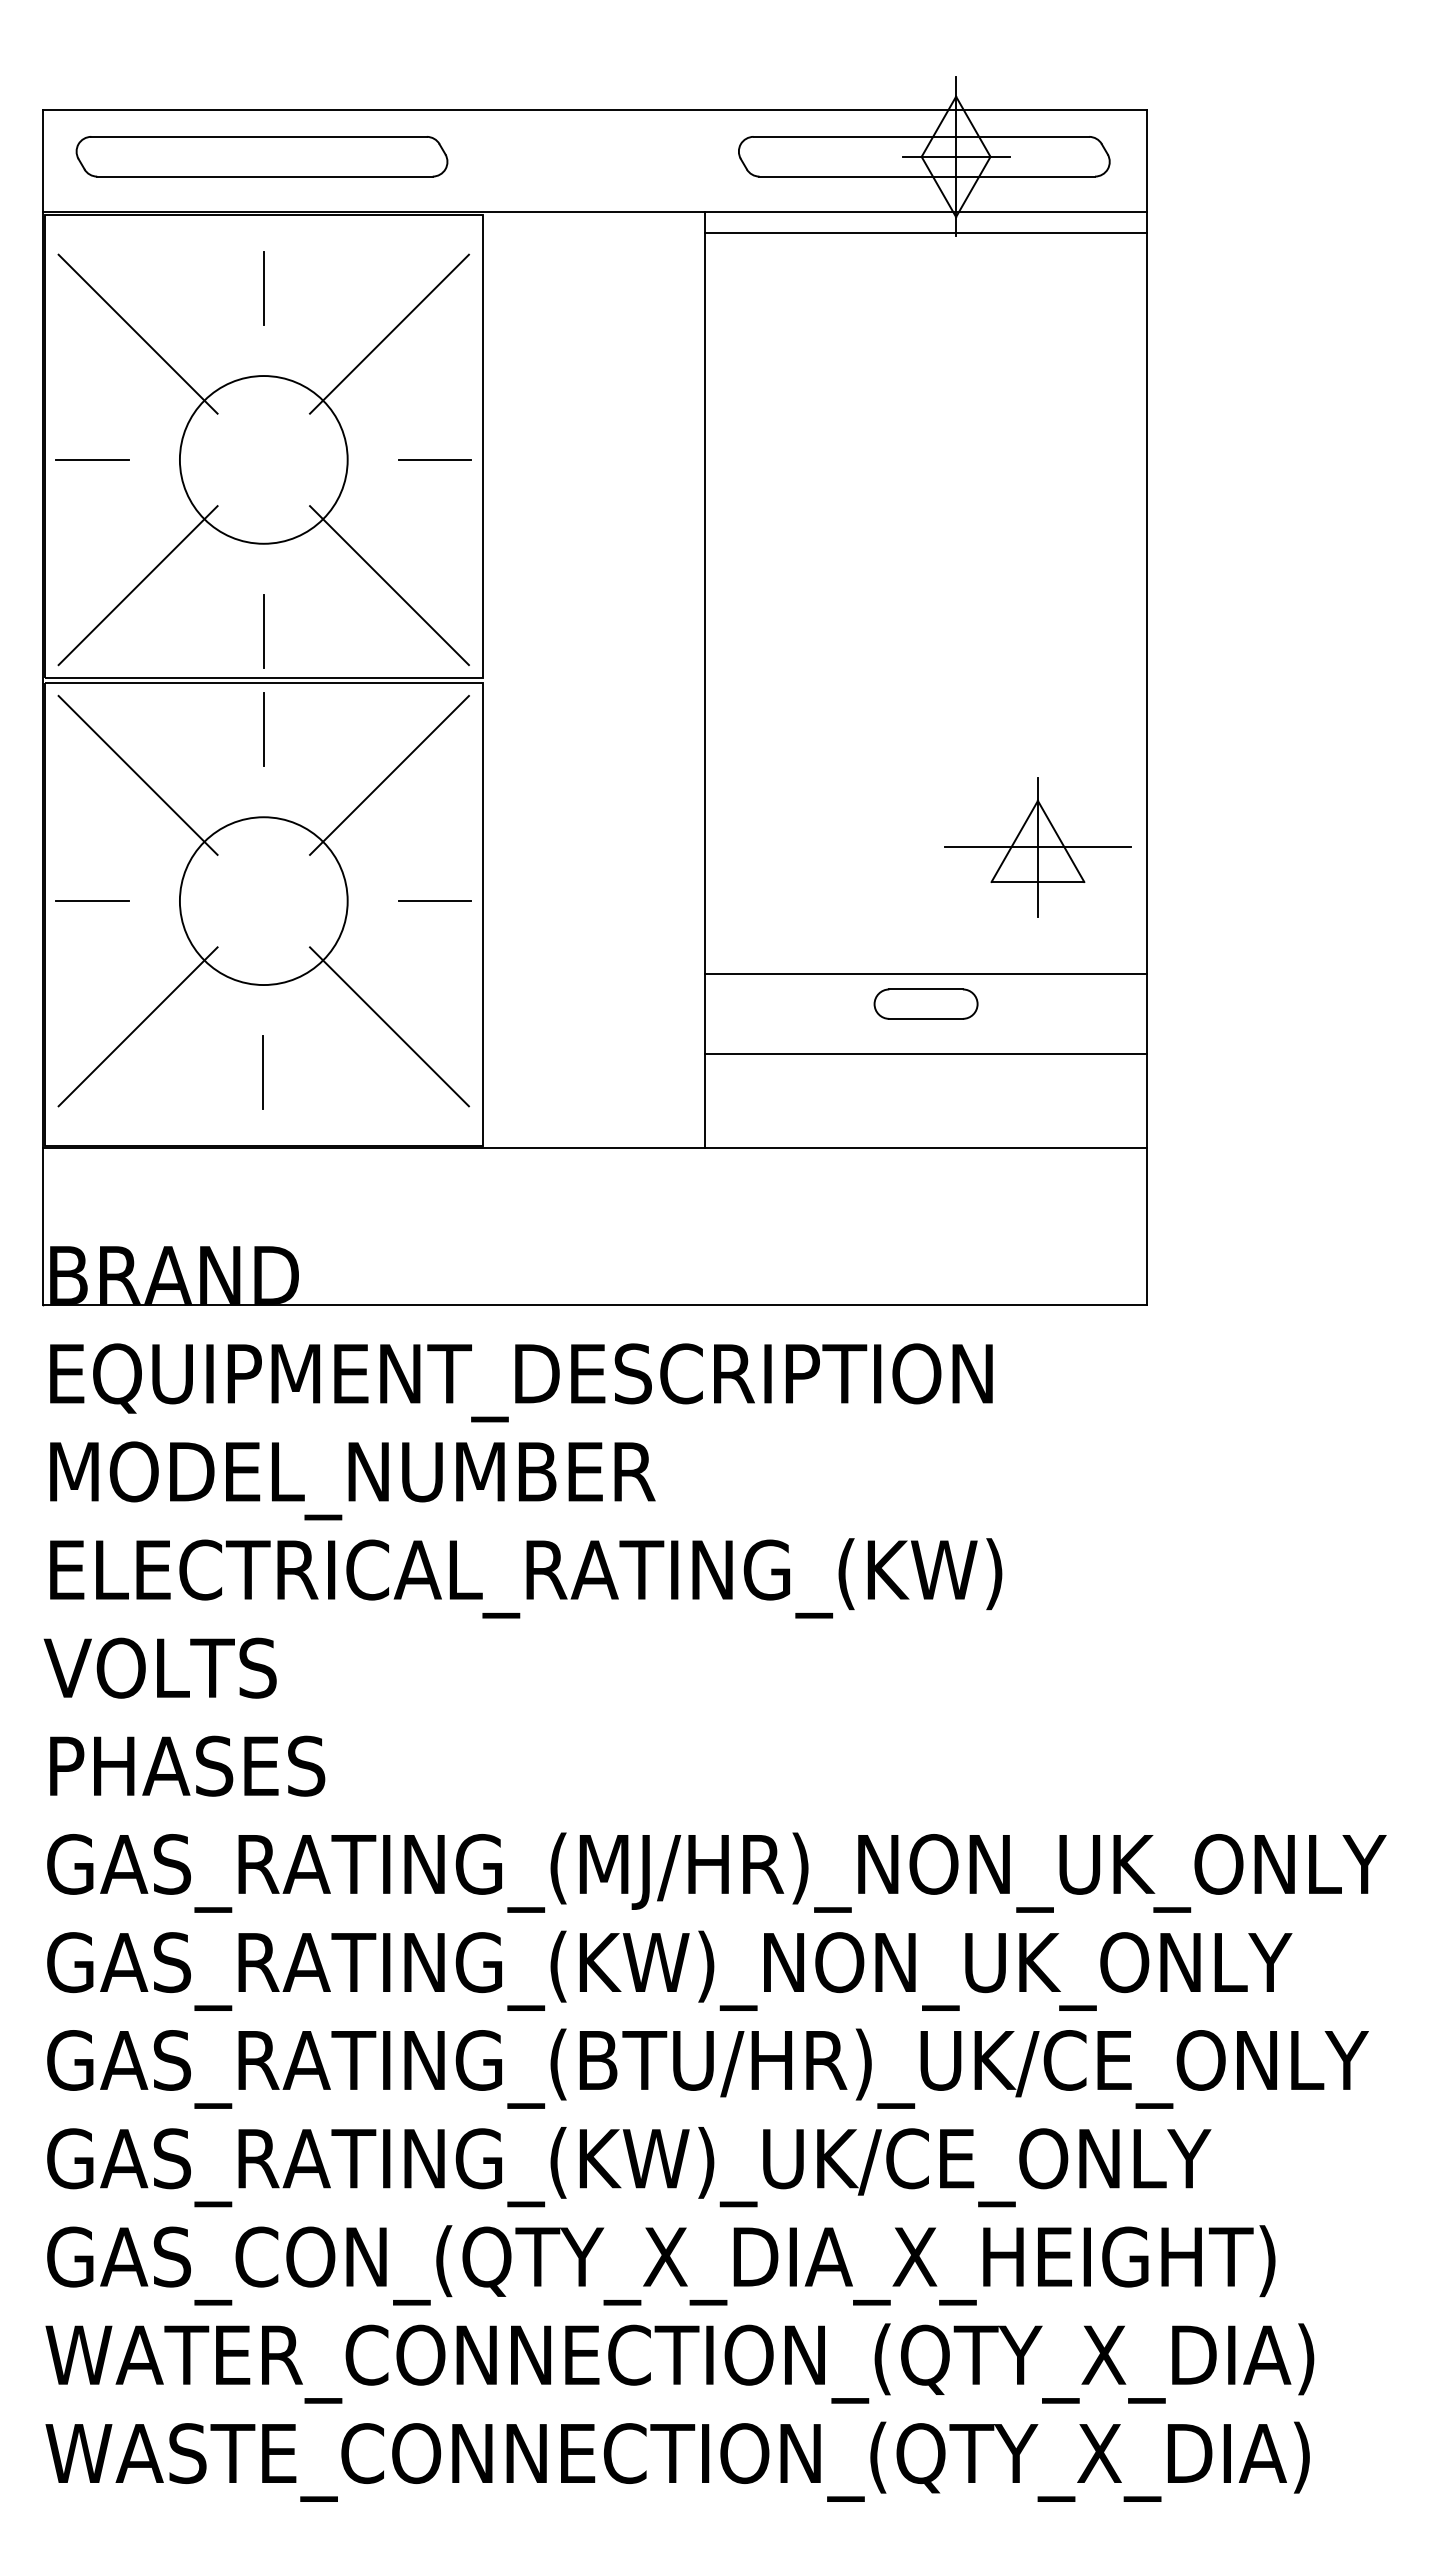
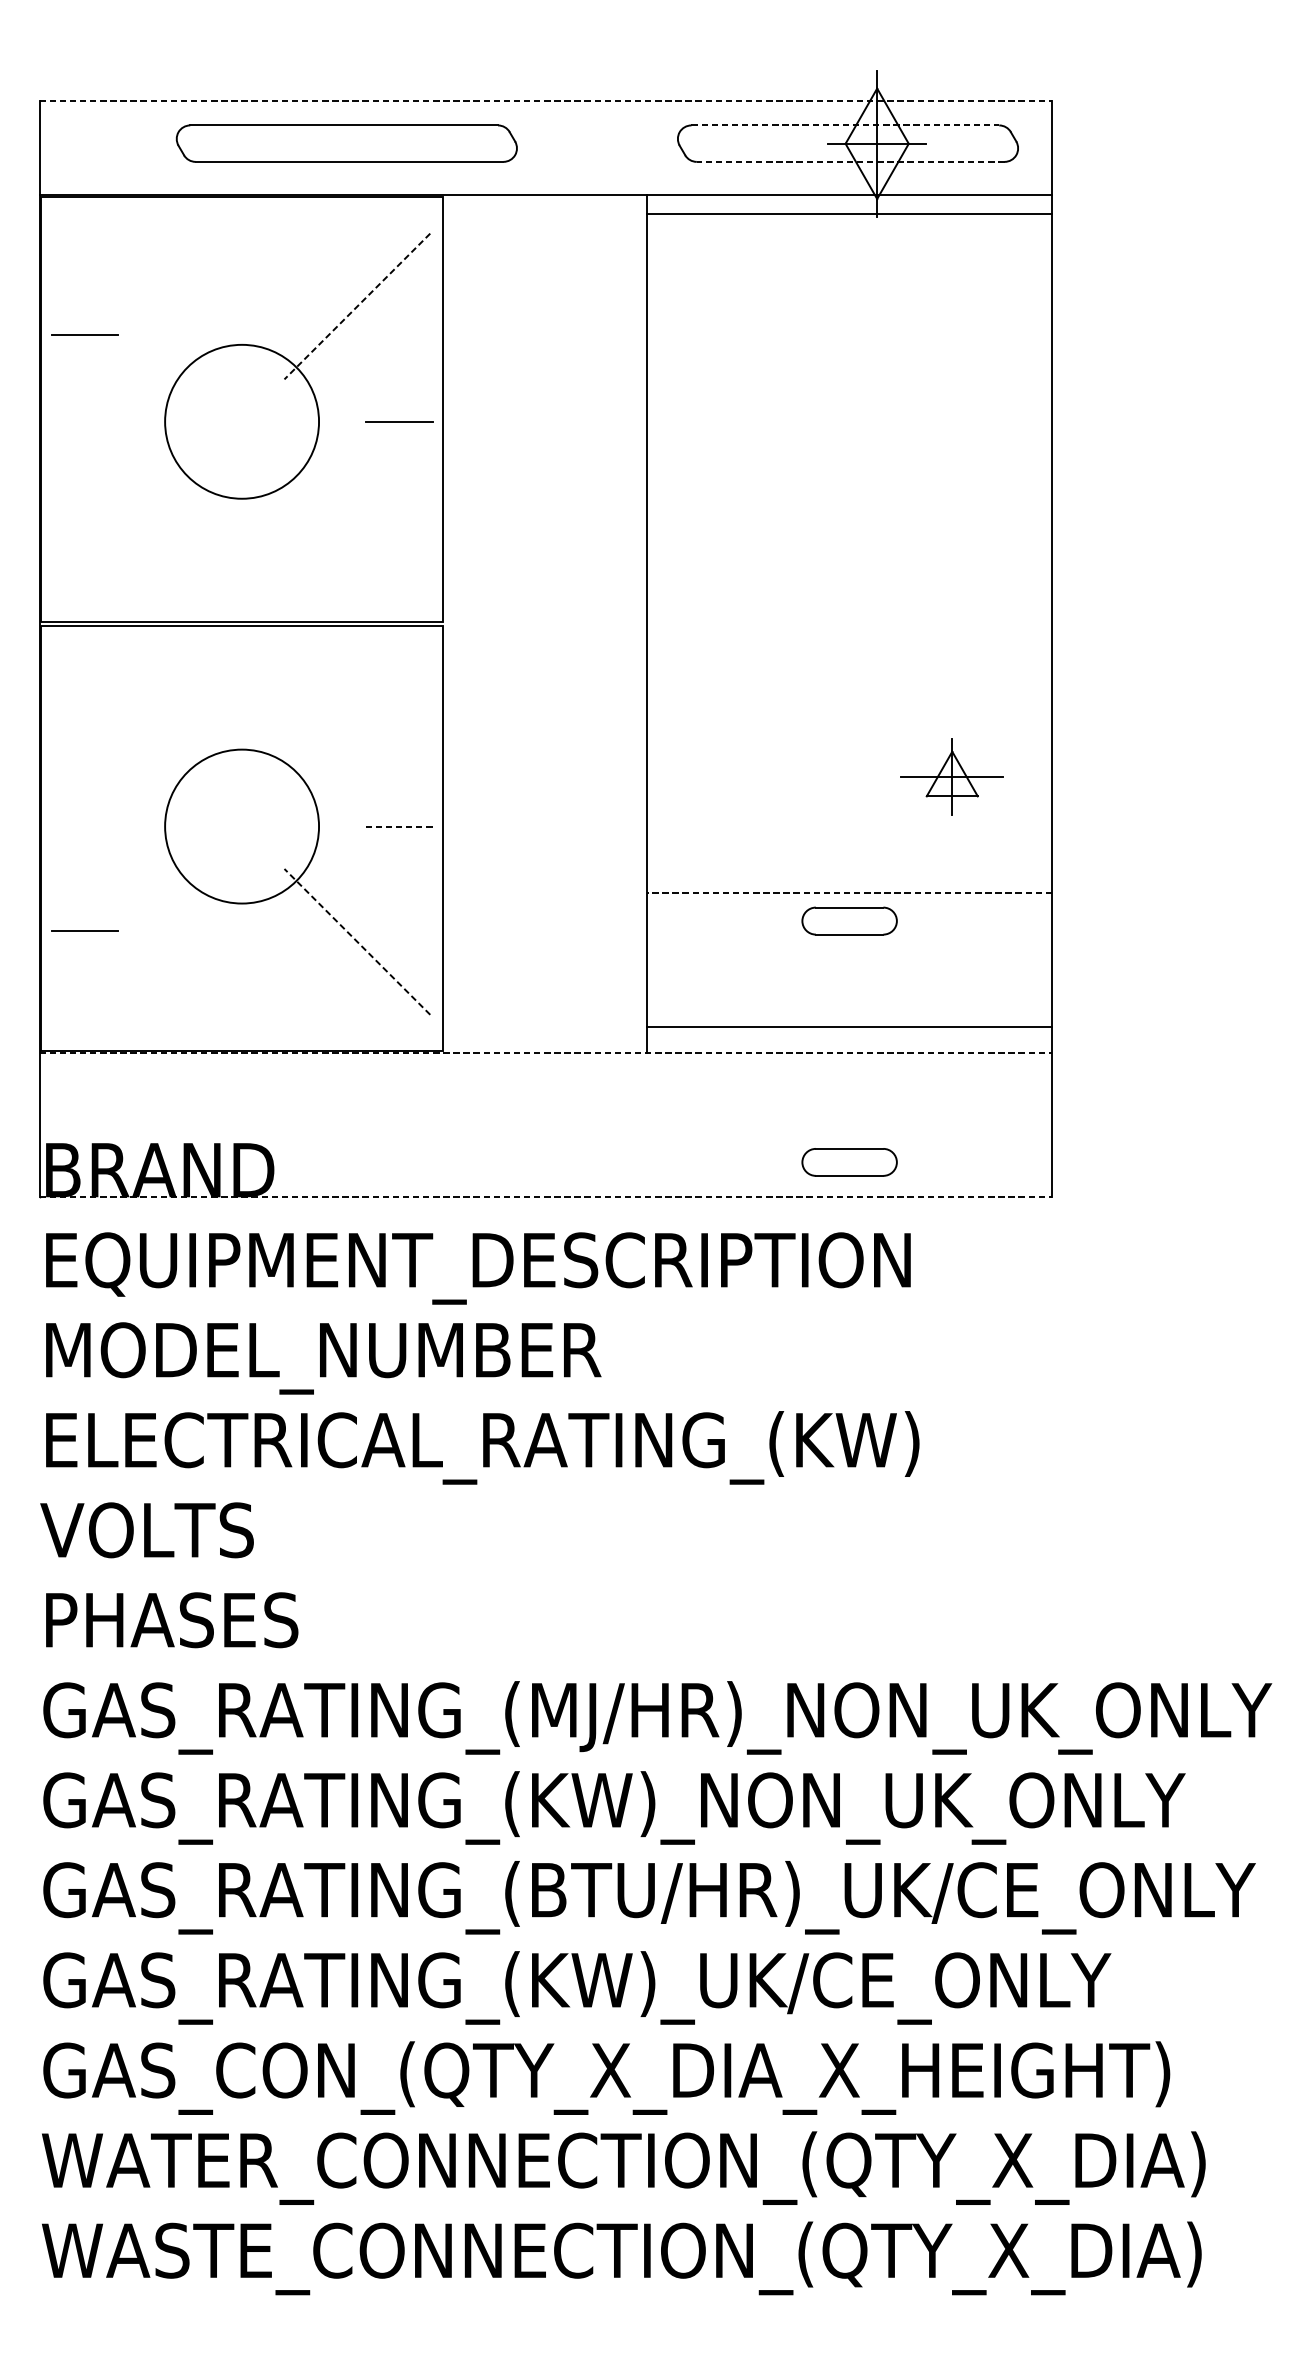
line: (594, 109) -> (545, 100), solid -> dashed
line: (921, 136) -> (845, 125), solid -> dashed
part: (261, 156) -> (346, 143), moved
line: (927, 176) -> (850, 161), solid -> dashed
line: (263, 288) -> (241, 264), removed
line: (137, 333) -> (126, 305), removed
line: (389, 334) -> (357, 306), solid -> dashed
line: (92, 459) -> (84, 334), moved
line: (137, 585) -> (126, 537), removed
line: (389, 585) -> (357, 537), removed
line: (263, 631) -> (241, 579), removed
line: (263, 729) -> (241, 669), removed
line: (137, 774) -> (126, 710), removed
line: (389, 774) -> (357, 710), removed
part: (1037, 847) -> (951, 777), size x0.6
line: (92, 900) -> (84, 930), moved
line: (434, 901) -> (398, 826), solid -> dashed
line: (926, 973) -> (850, 892), solid -> dashed
line: (137, 1026) -> (126, 941), removed
line: (389, 1026) -> (357, 941), solid -> dashed
line: (925, 1053) -> (849, 1026), moved
line: (263, 1072) -> (241, 983), removed
line: (594, 1147) -> (545, 1052), solid -> dashed
part: (925, 1266) -> (849, 1161), added
line: (594, 1305) -> (545, 1197), solid -> dashed

